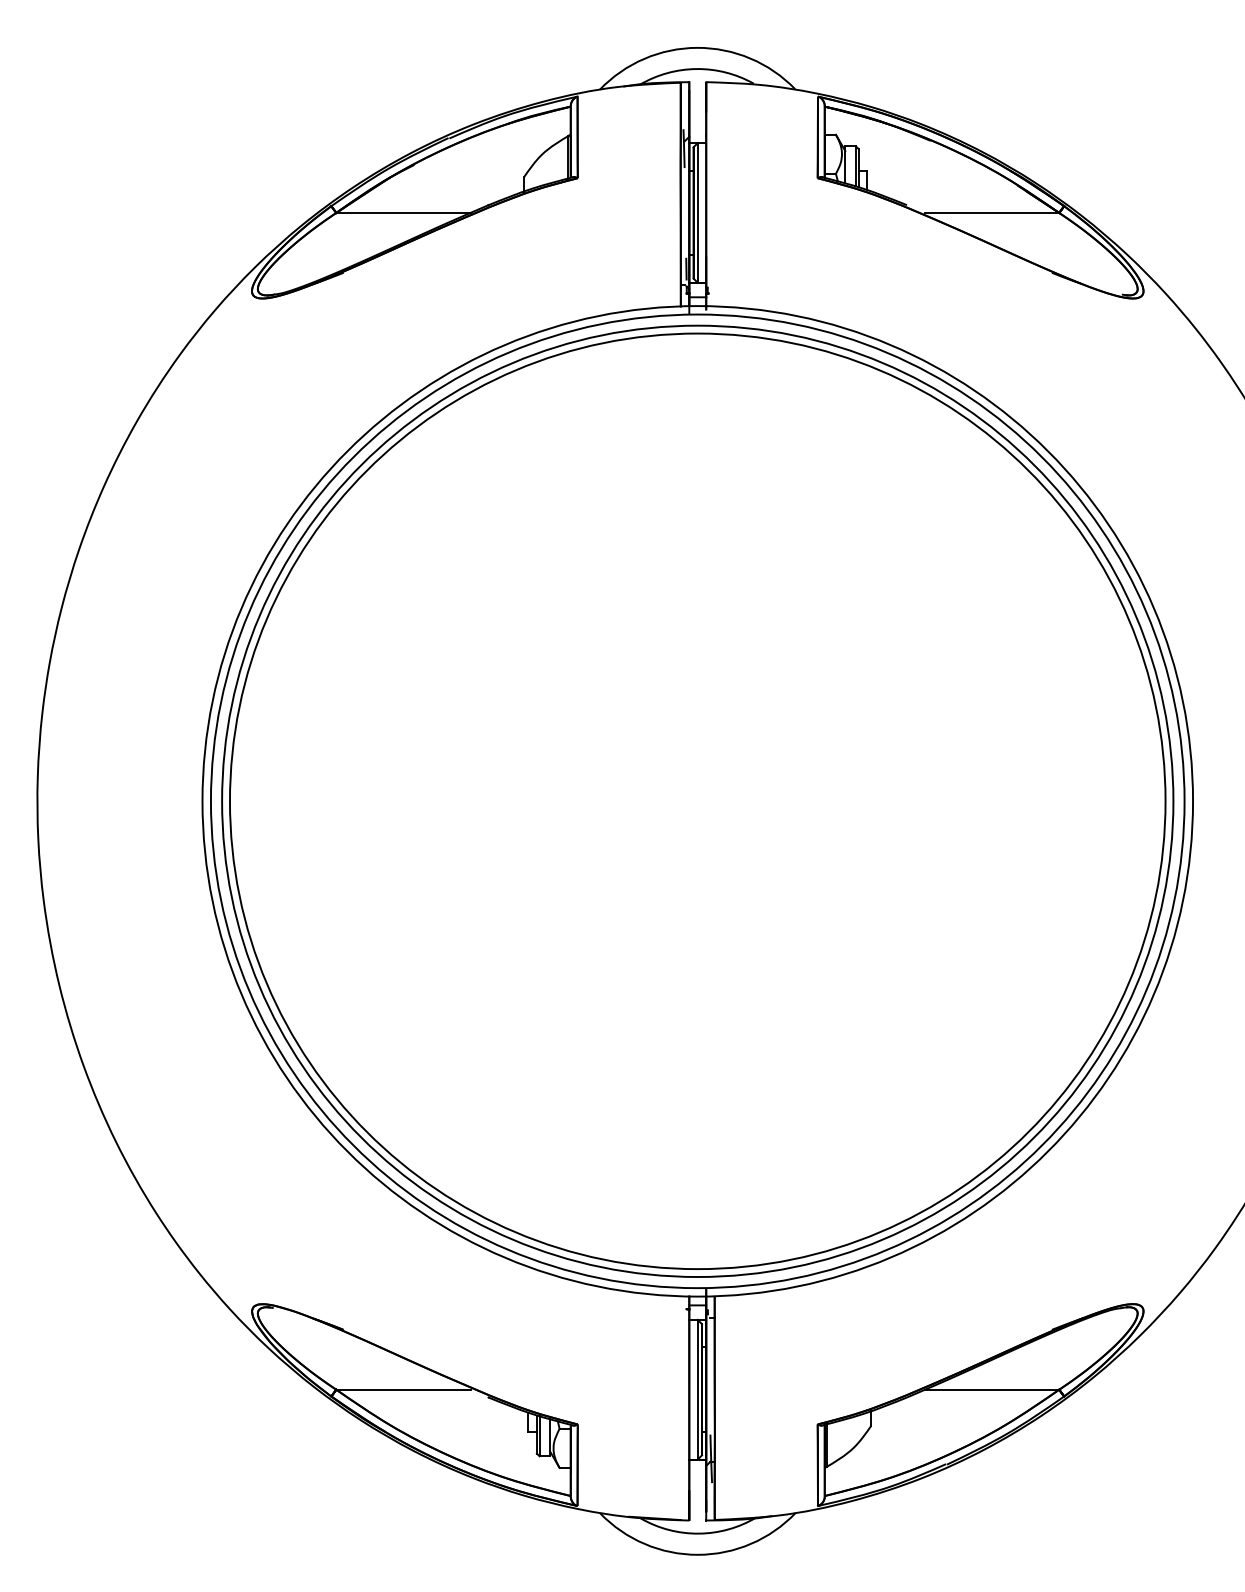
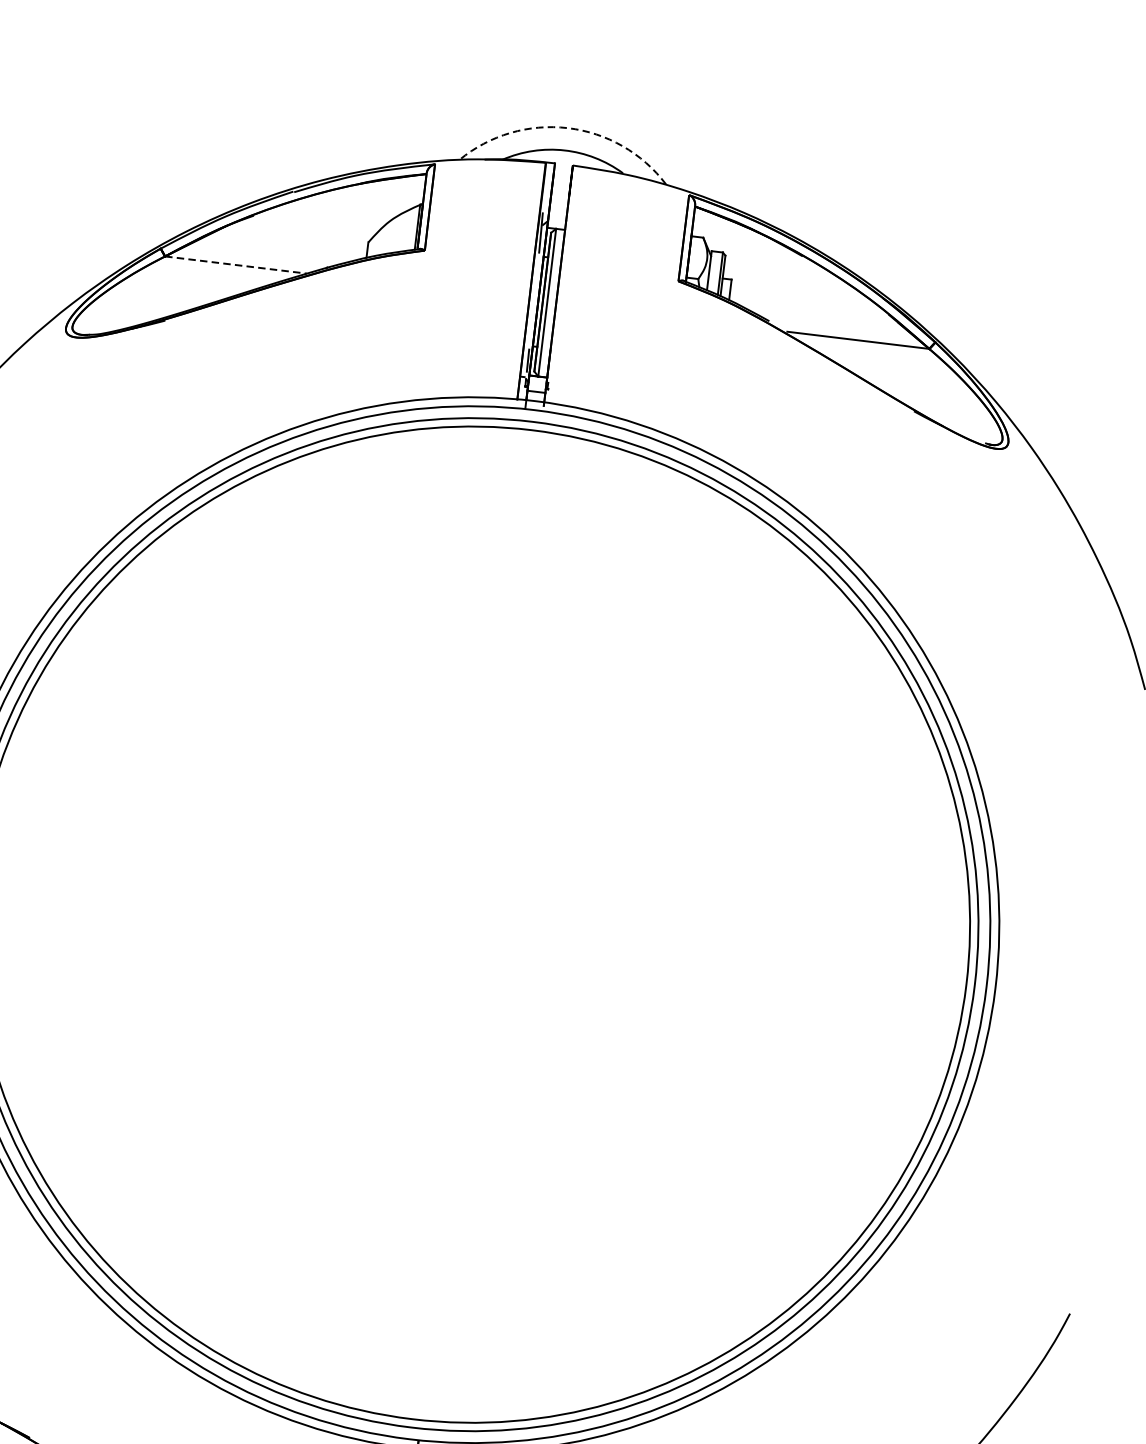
arc: (697, 47) -> (568, 127), solid -> dashed
line: (403, 212) -> (236, 264), solid -> dashed

